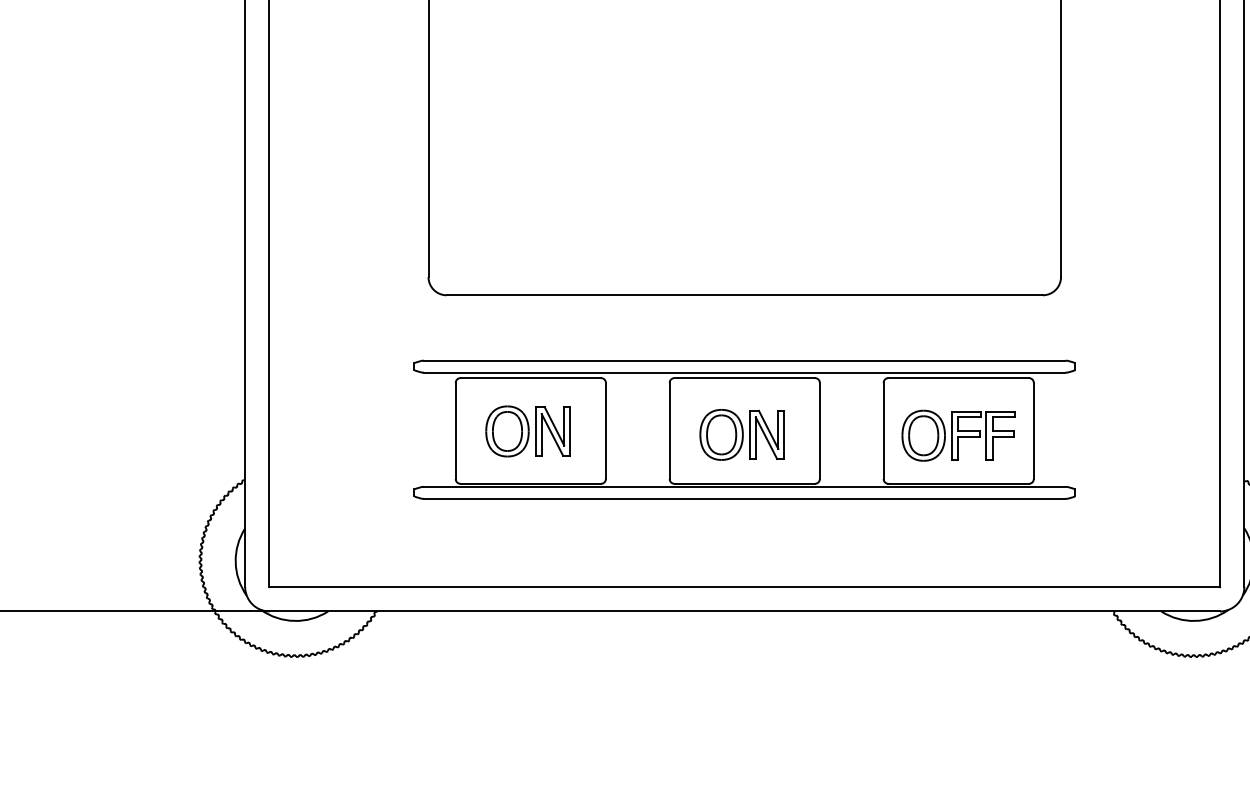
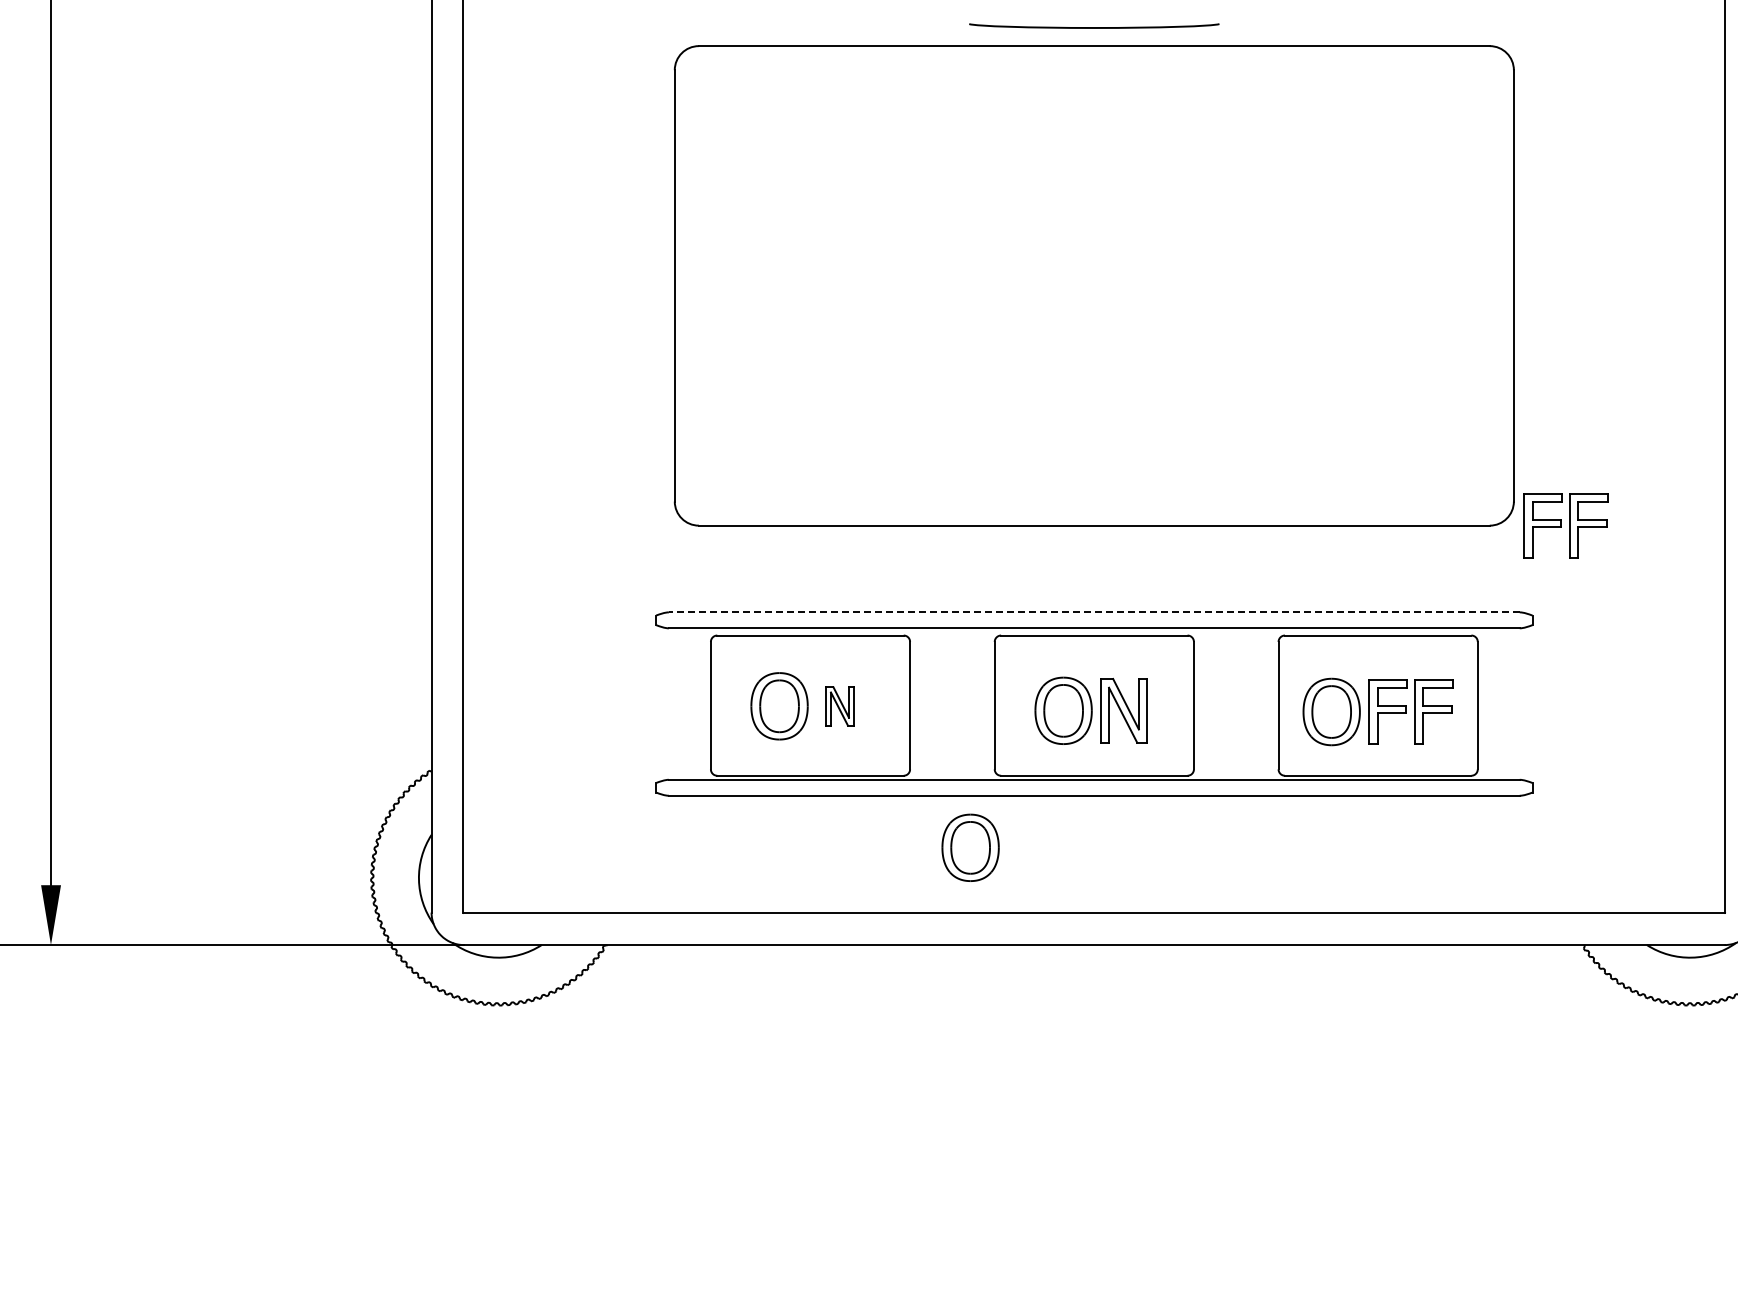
part: (1099, 295) -> (1565, 525), added
line: (744, 360) -> (1093, 612), solid -> dashed
part: (552, 431) -> (839, 706), size x0.6
part: (651, 537) -> (970, 847), added

